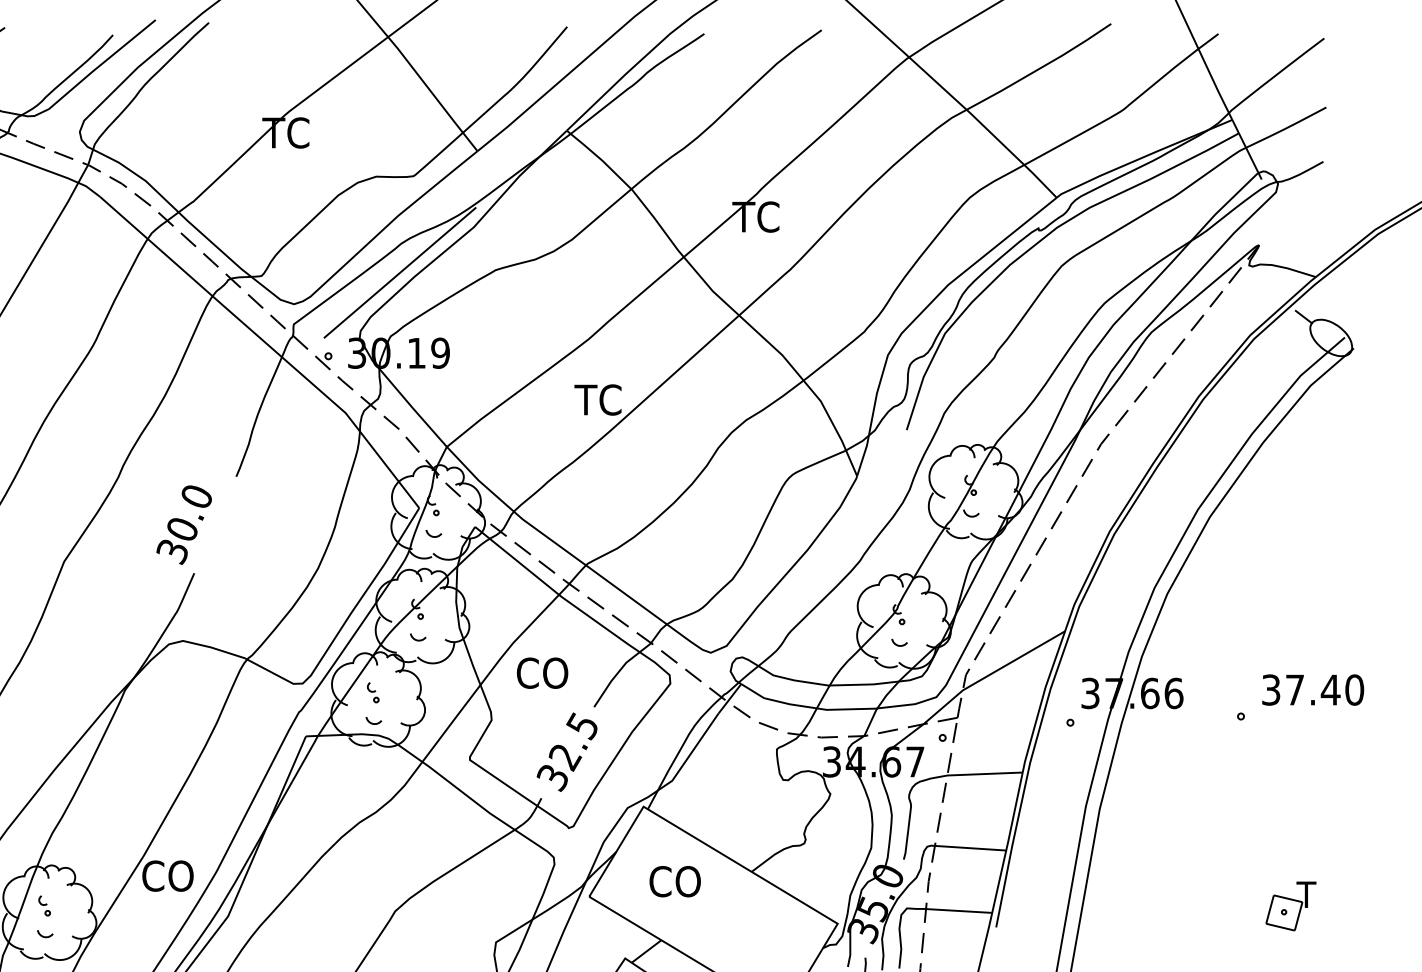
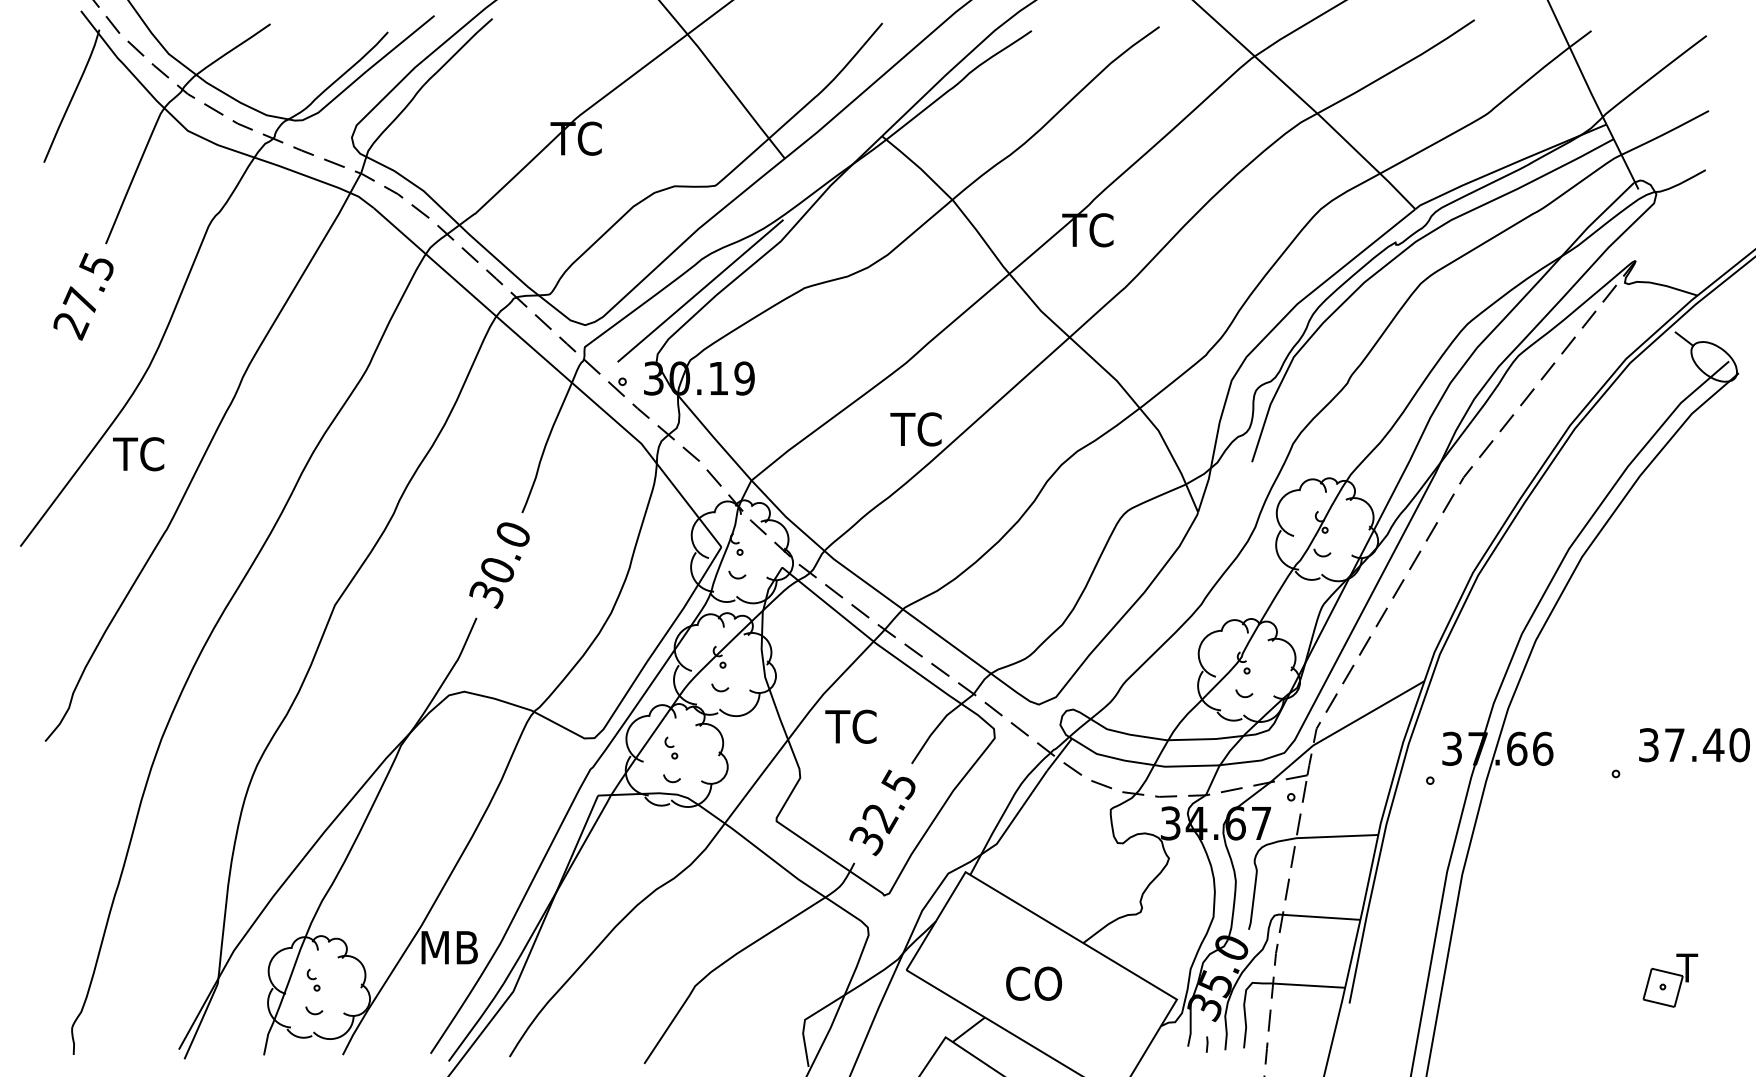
text: (184, 525) -> (499, 565), moved
text: (541, 672) -> (854, 726), CO -> TC
text: (168, 875) -> (448, 947), CO -> MB
text: (675, 881) -> (1034, 983), moved

